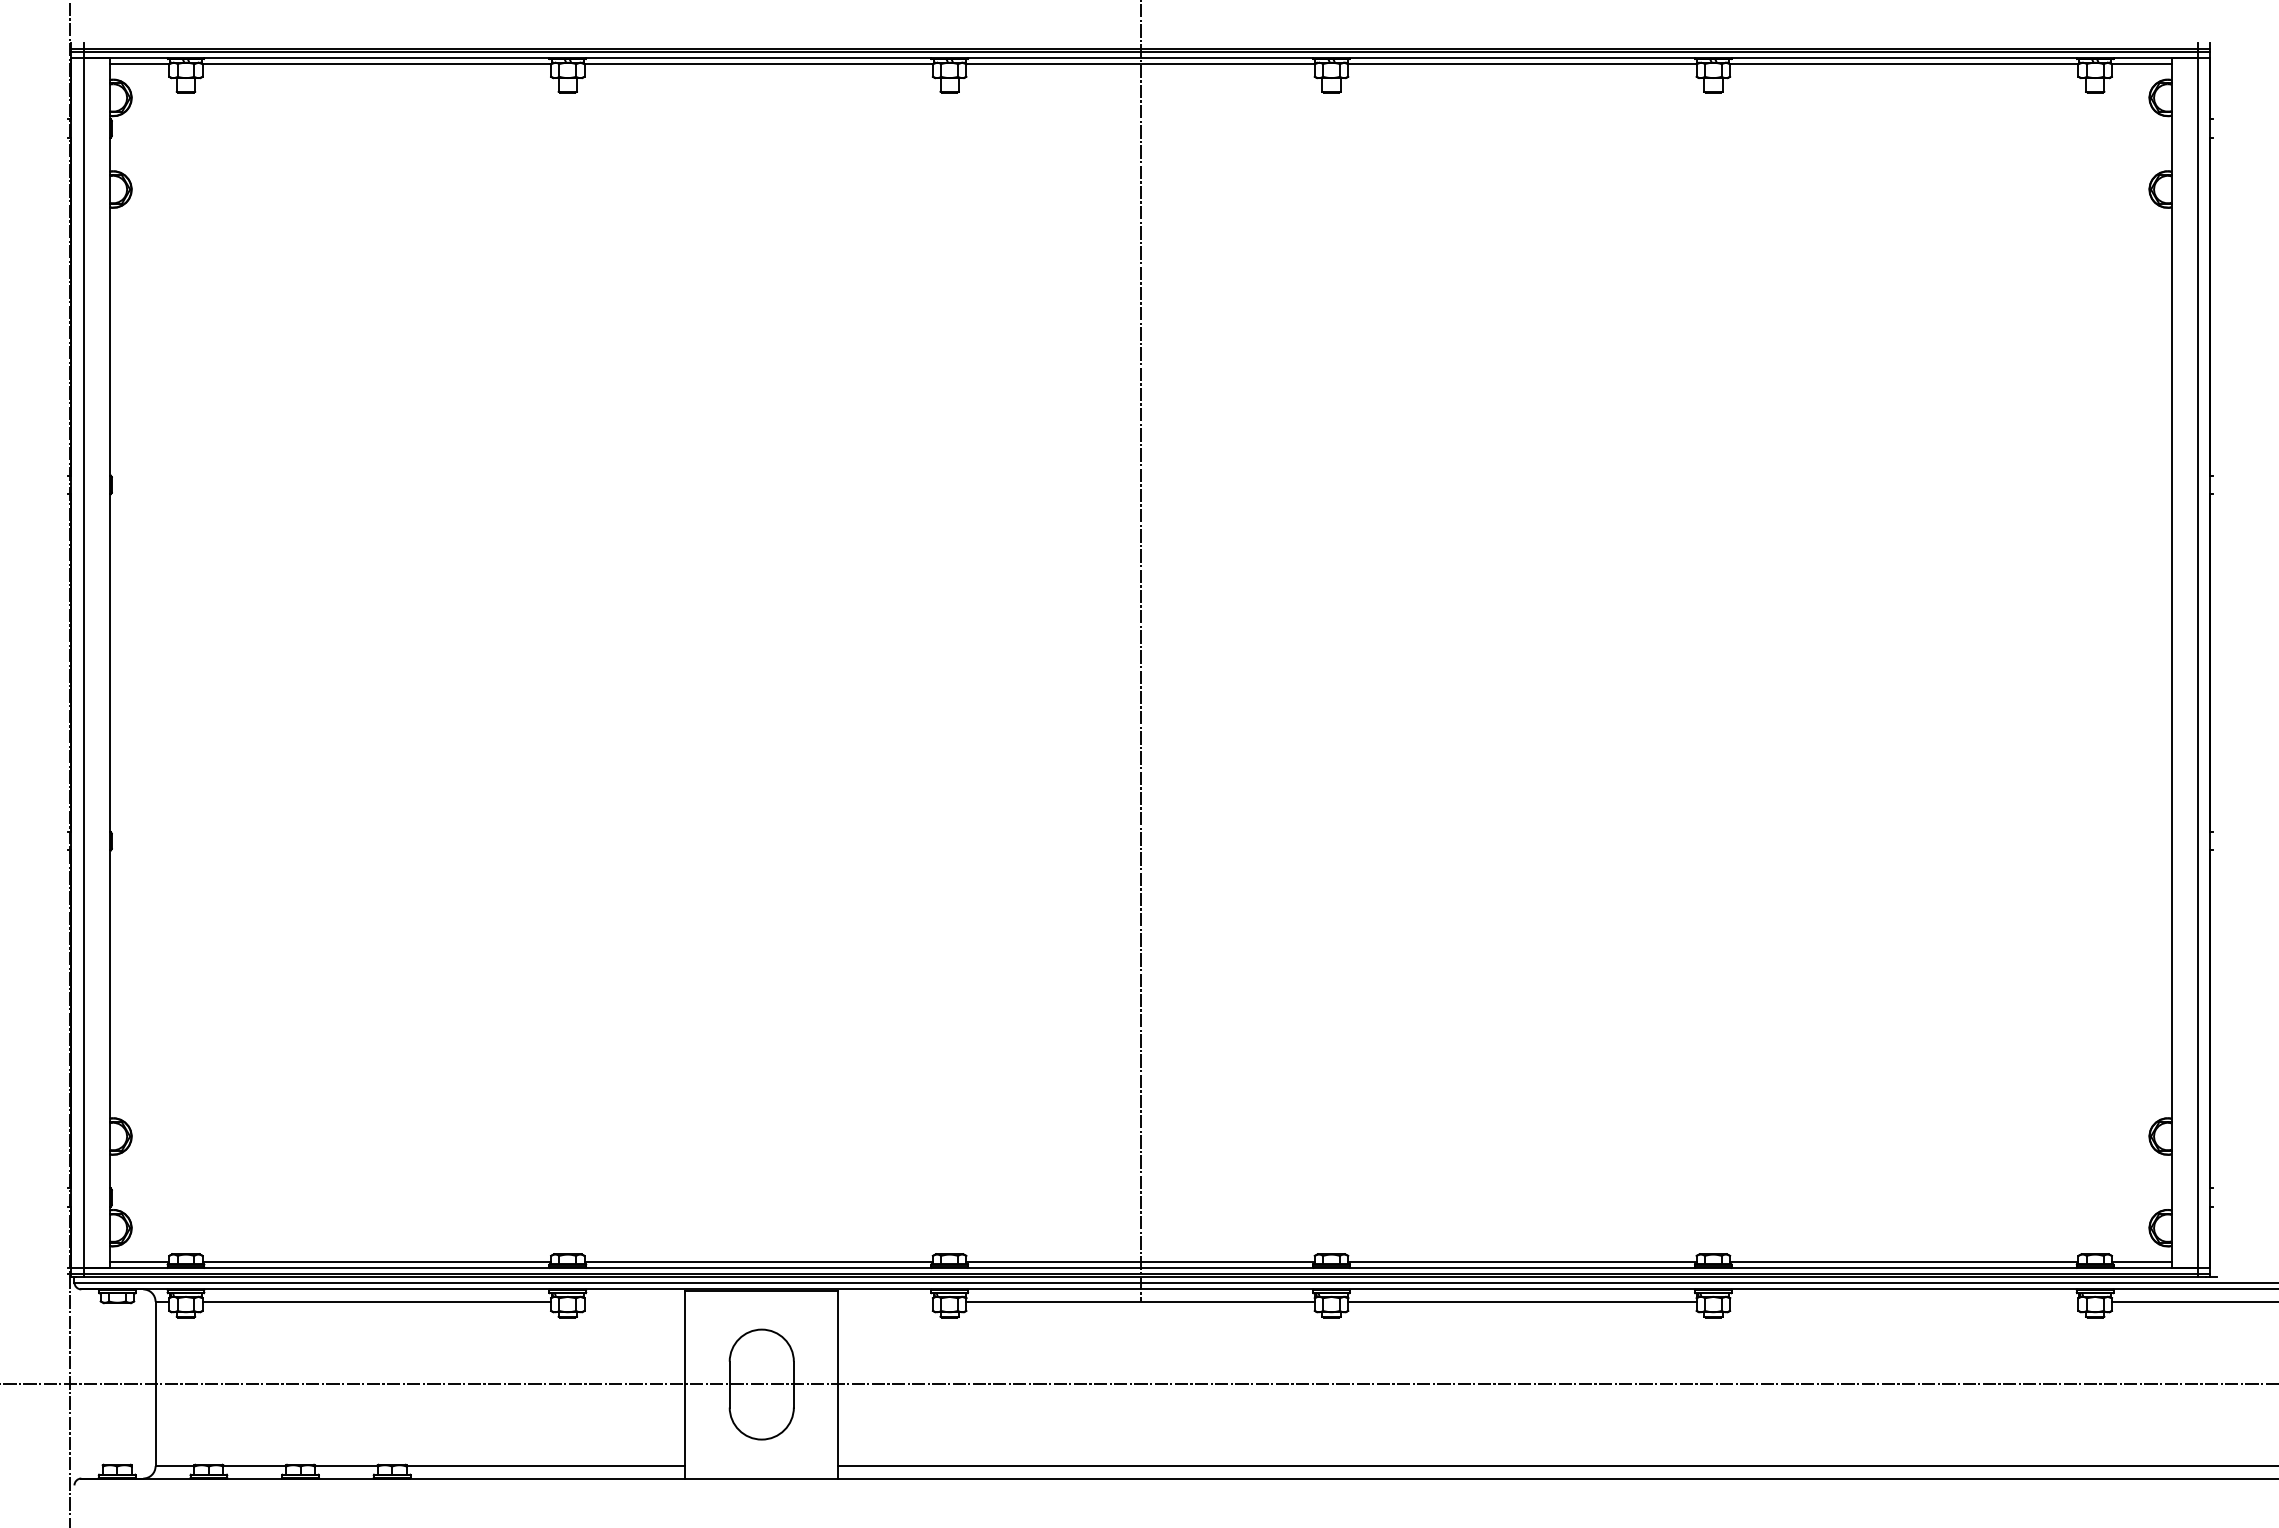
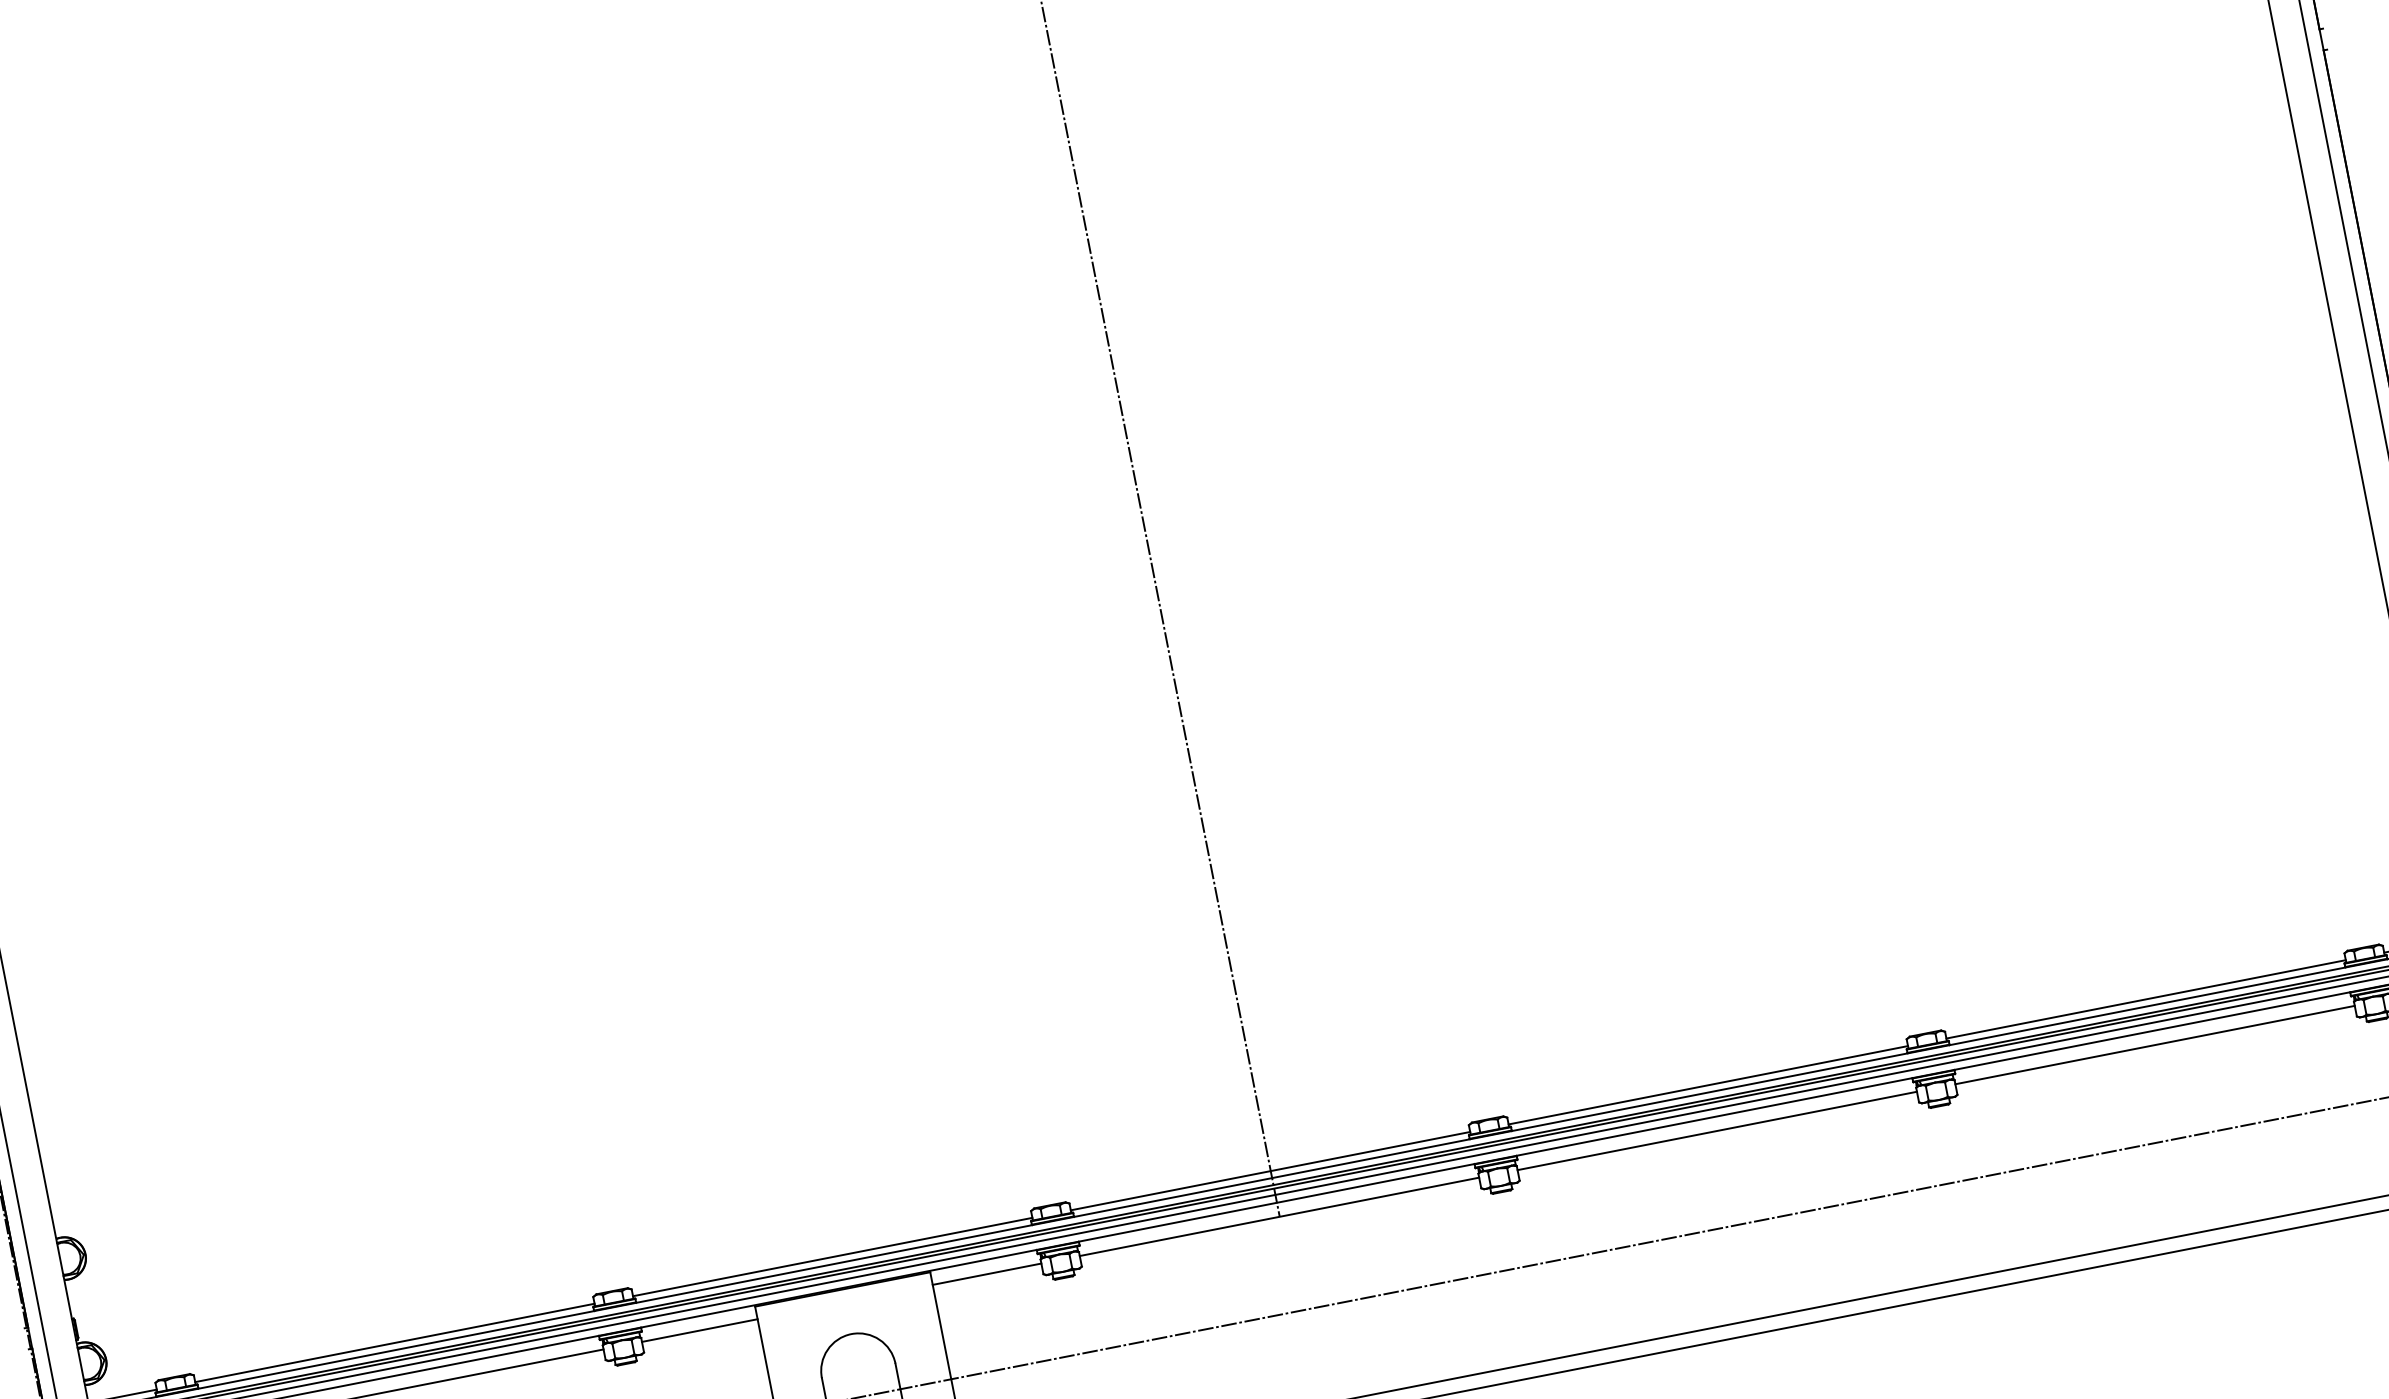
line: (634, 1301) -> (699, 1330), added
line: (885, 1301) -> (986, 1274), added
line: (1904, 1301) -> (2155, 1044), added

